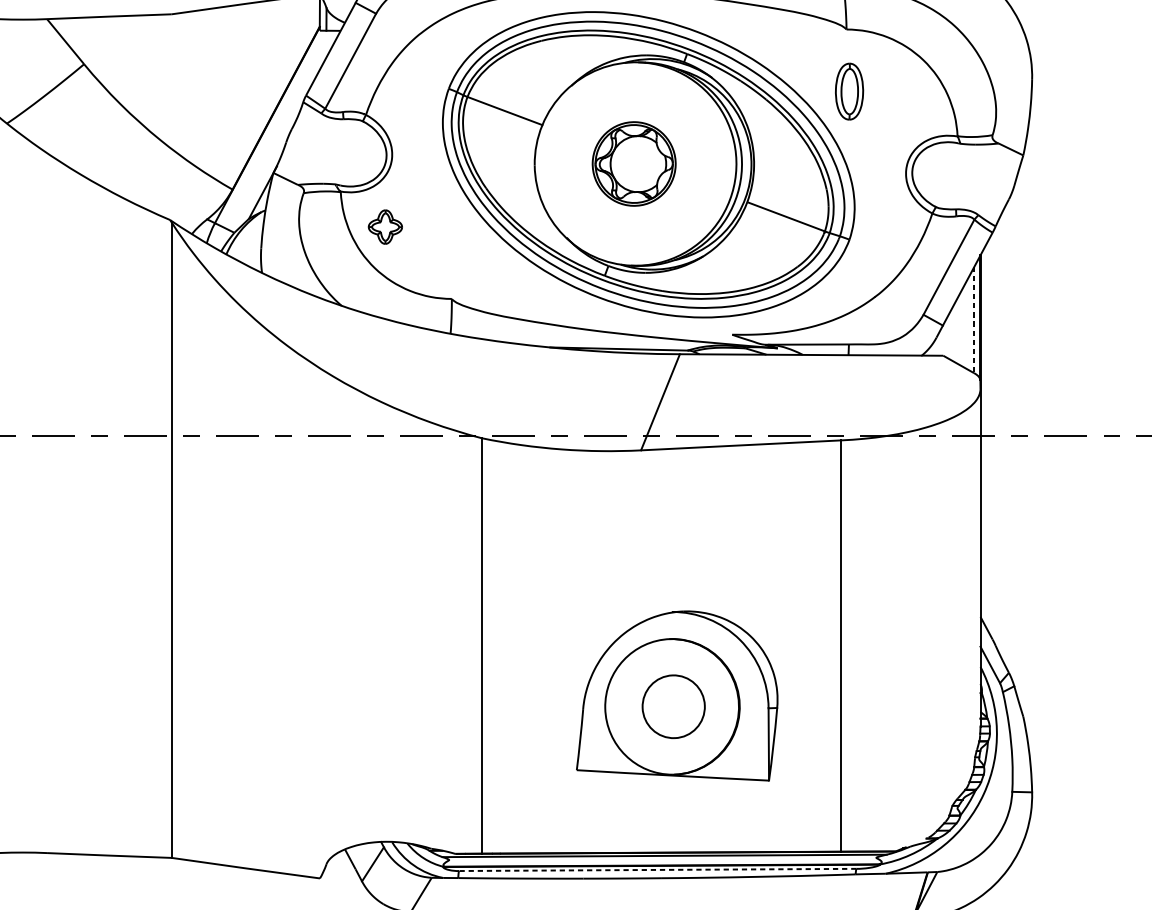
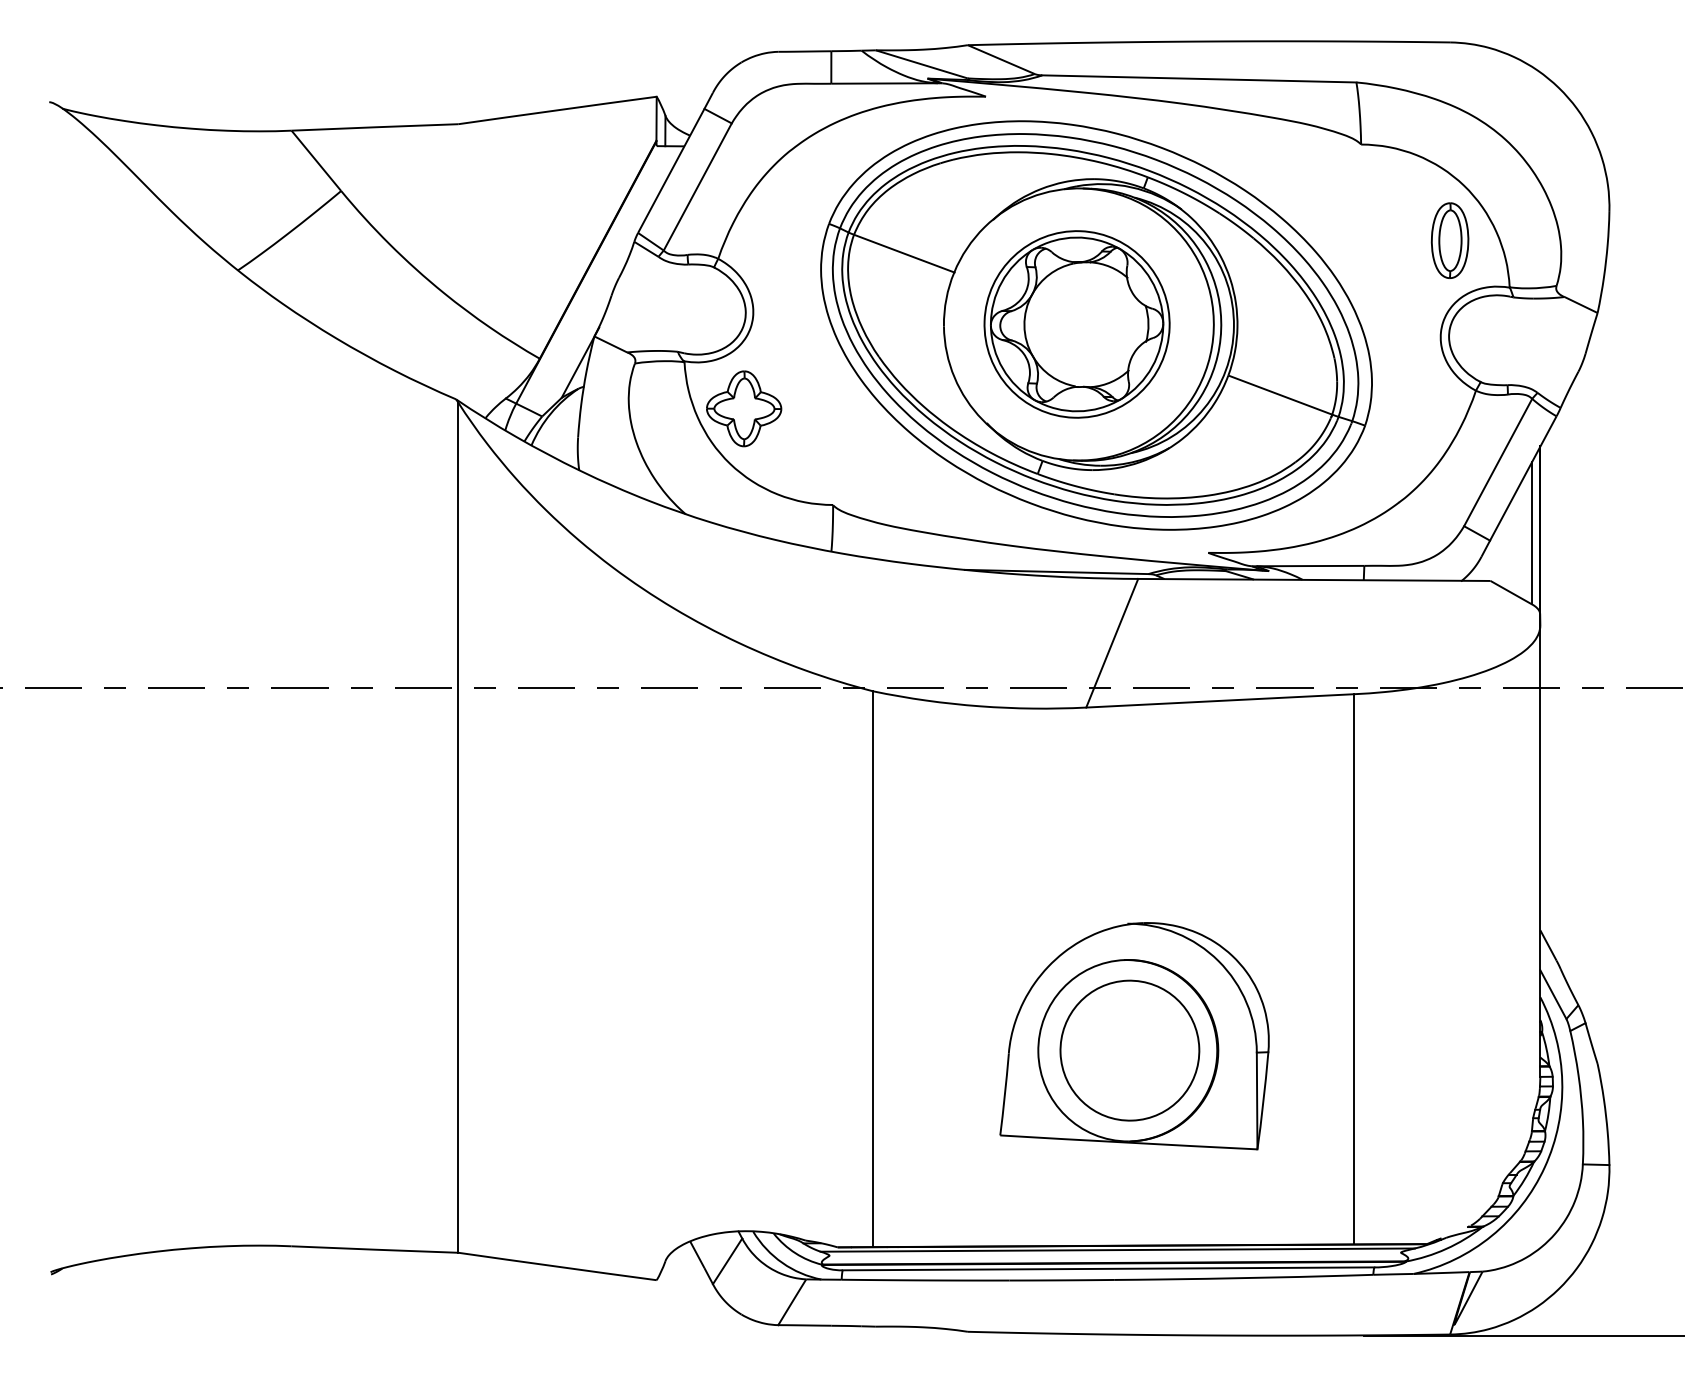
part: (849, 91) -> (1449, 240), moved
part: (633, 164) -> (1076, 324), size x1.67
part: (385, 226) -> (744, 408), size x1.67
line: (973, 320) -> (1531, 533), dashed -> solid
part: (673, 706) -> (1129, 1050), size x1.67
line: (657, 869) -> (1108, 1268), dashed -> solid

